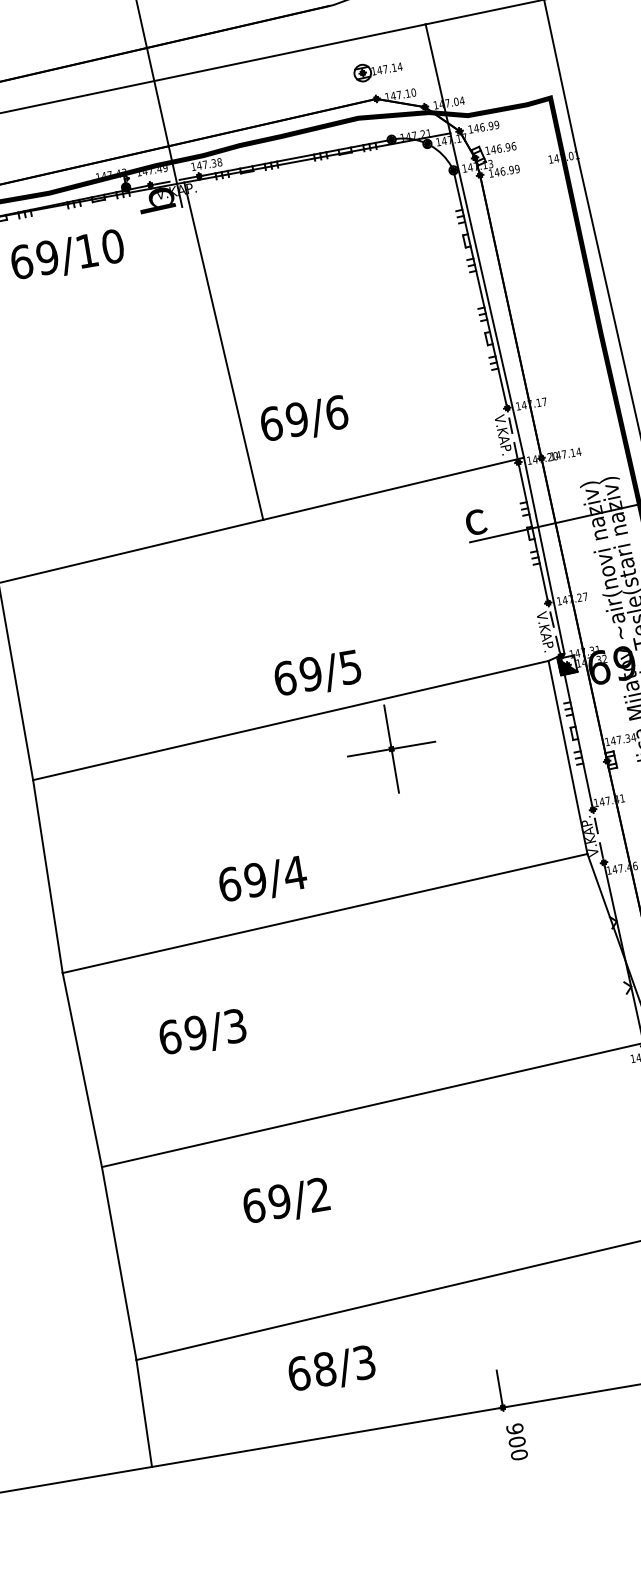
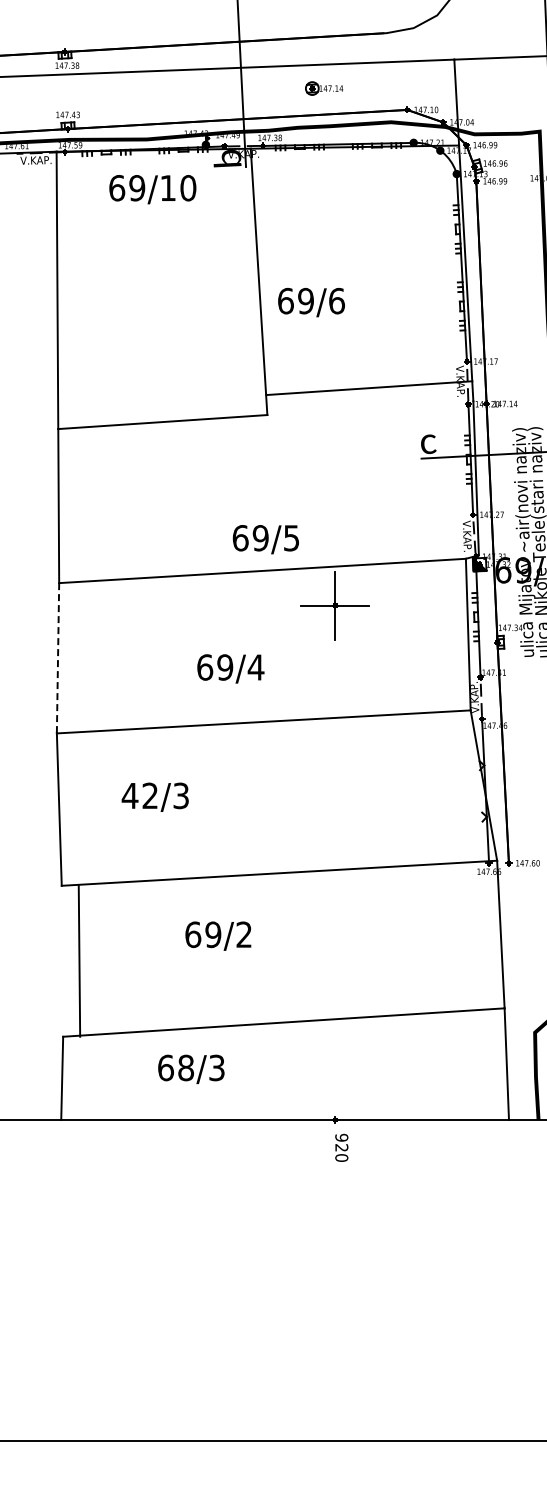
part: (378, 70) -> (324, 88), moved
text: (304, 420) -> (311, 302), moved
line: (393, 489) -> (369, 388), moved
text: (317, 674) -> (265, 539), moved
line: (48, 876) -> (58, 658), solid -> dashed
text: (262, 880) -> (230, 668), moved
text: (181, 1034) -> (139, 795), 69/3 -> 42/3
text: (286, 1201) -> (218, 935), moved
line: (119, 1262) -> (79, 960), moved
text: (332, 1370) -> (191, 1069), moved
line: (499, 1386) -> (335, 1103), removed
text: (516, 1441) -> (341, 1147), 900 -> 920

